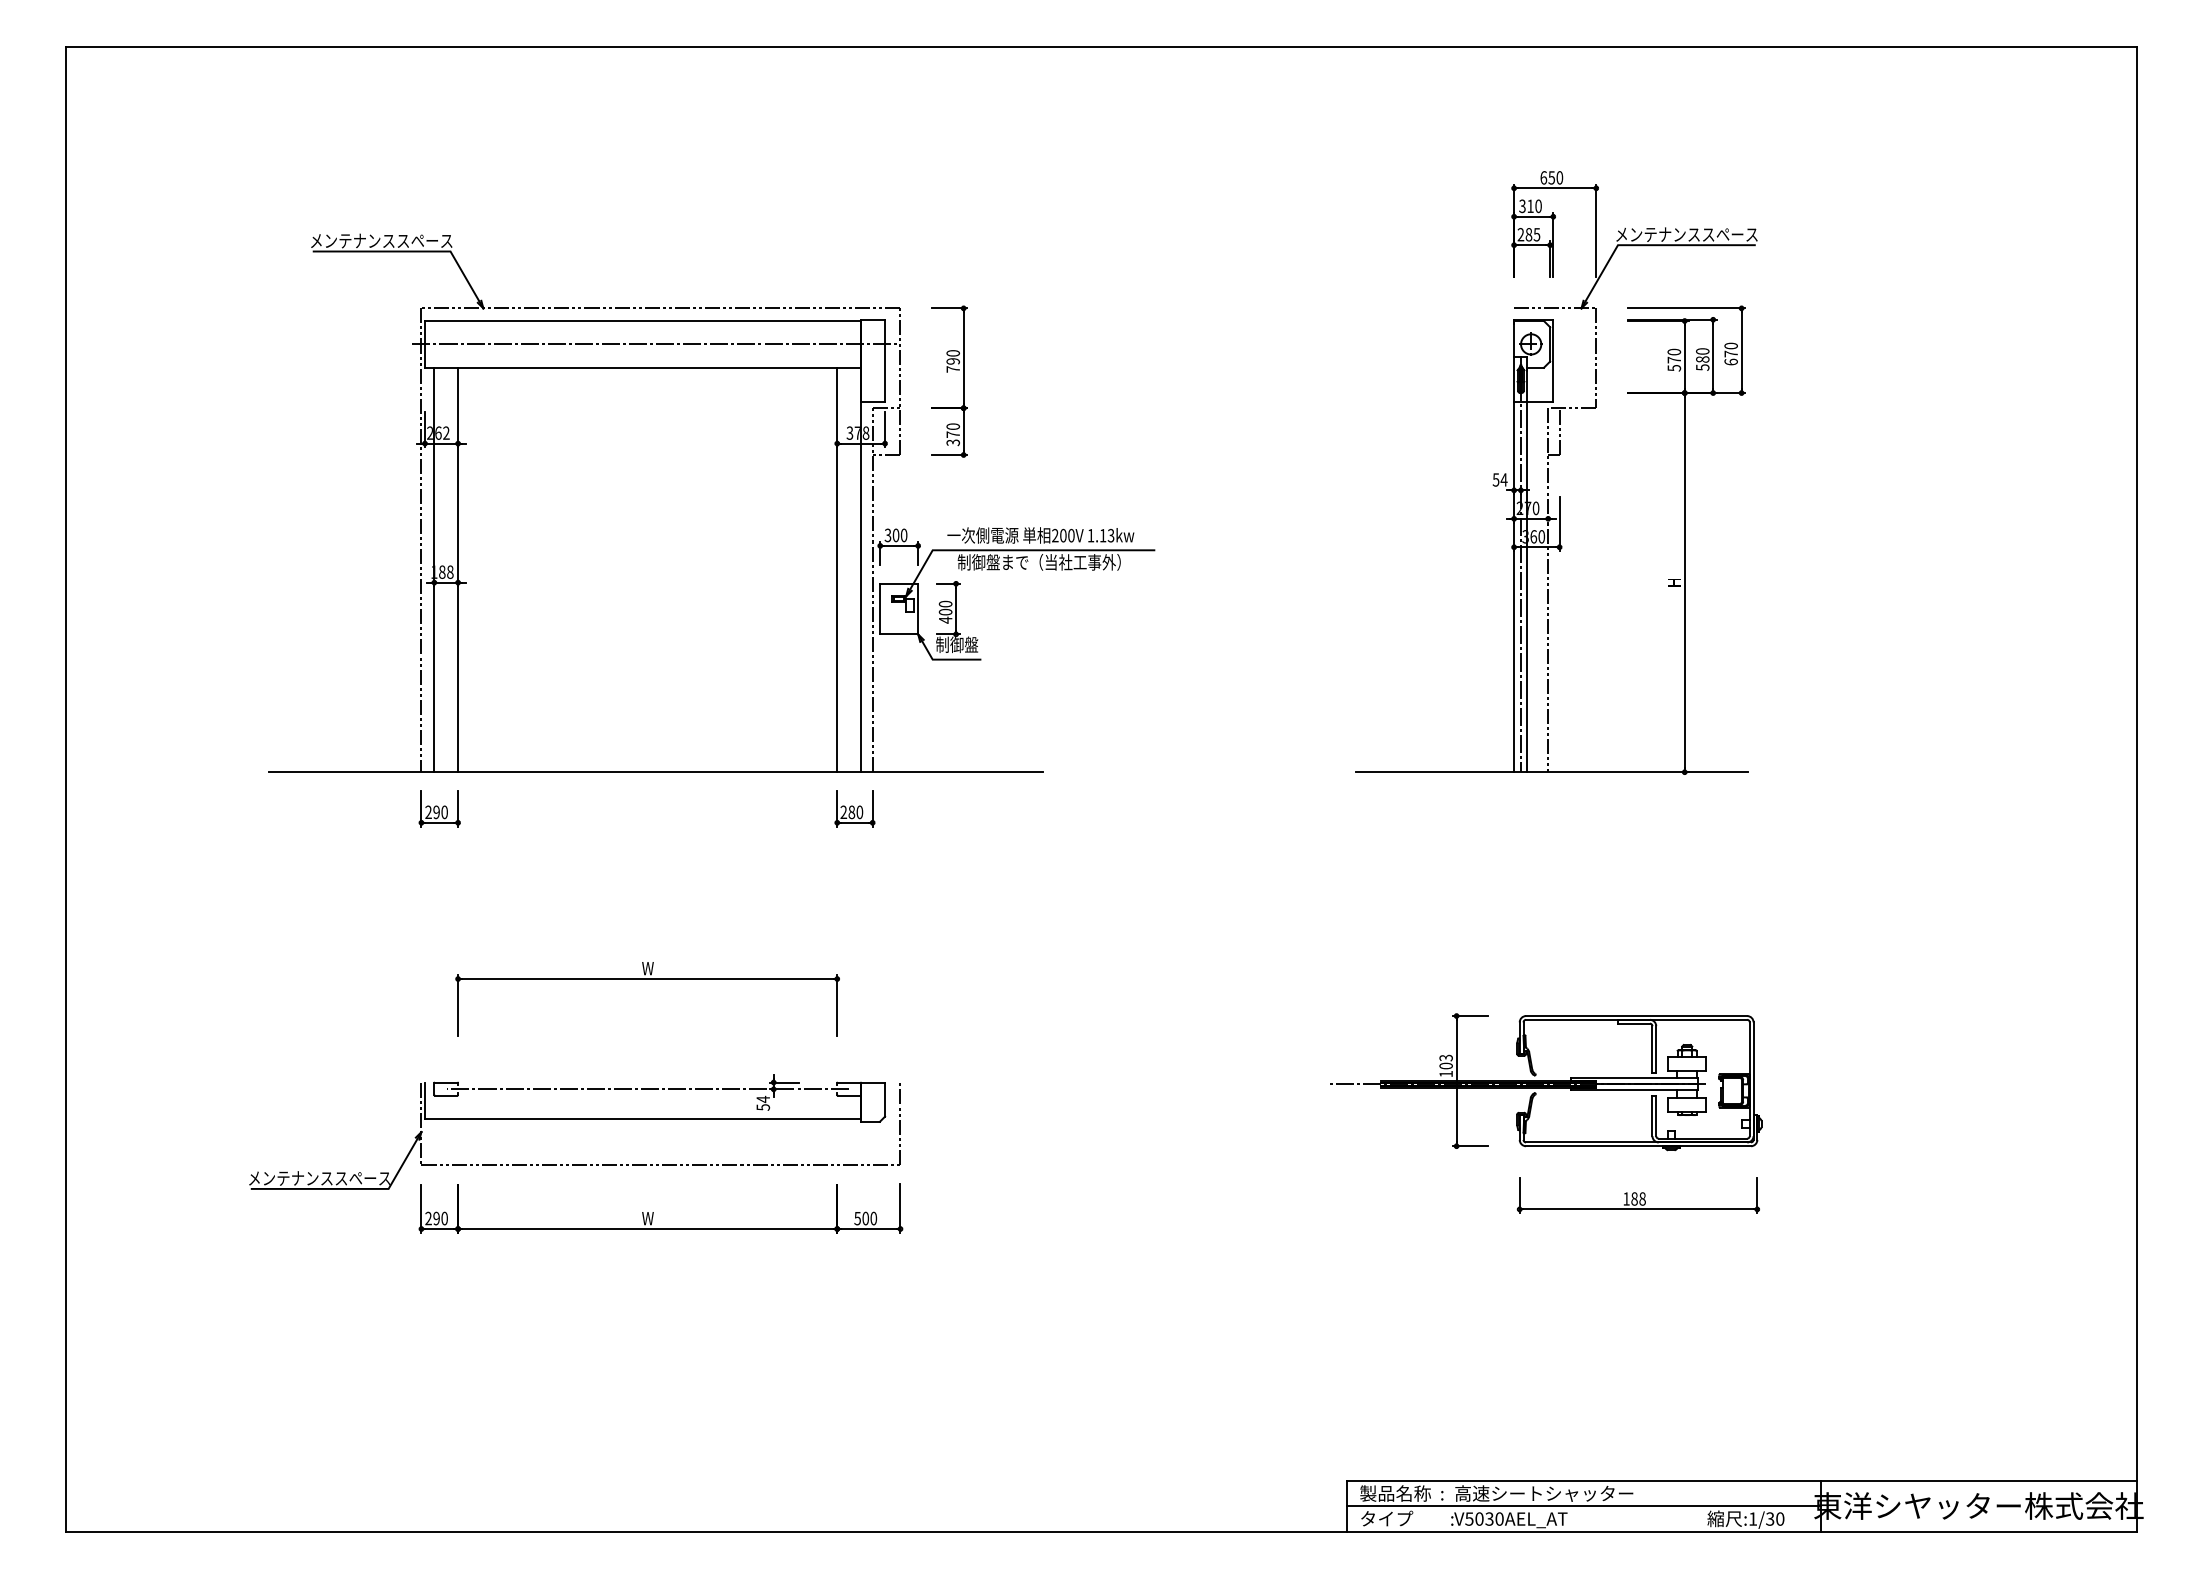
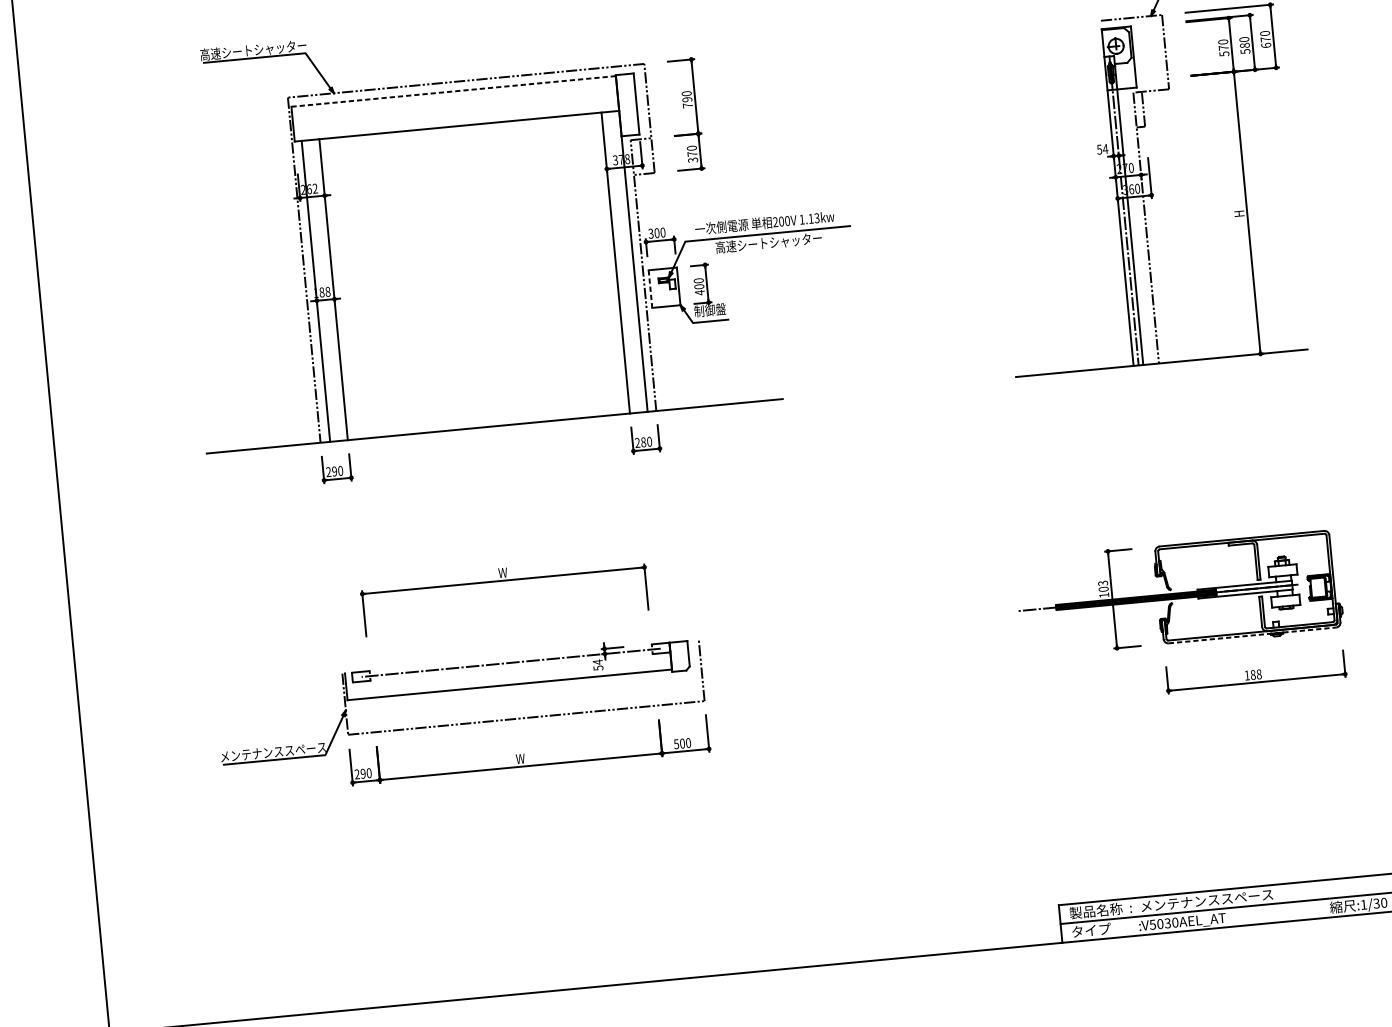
text: (381, 240) -> (253, 49), メンテナンススペース -> 高速シートシャッター
line: (642, 321) -> (453, 91), solid -> dashed
line: (654, 344) -> (463, 108), removed
text: (1038, 562) -> (764, 243), 制御盤まで（当社工事外） -> 高速シートシャッター
line: (880, 609) -> (650, 289), solid -> dashed
line: (1639, 1146) -> (1253, 635), solid -> dashed
text: (1544, 1493) -> (1206, 900), 高速シートシャッター -> メンテナンススペース

